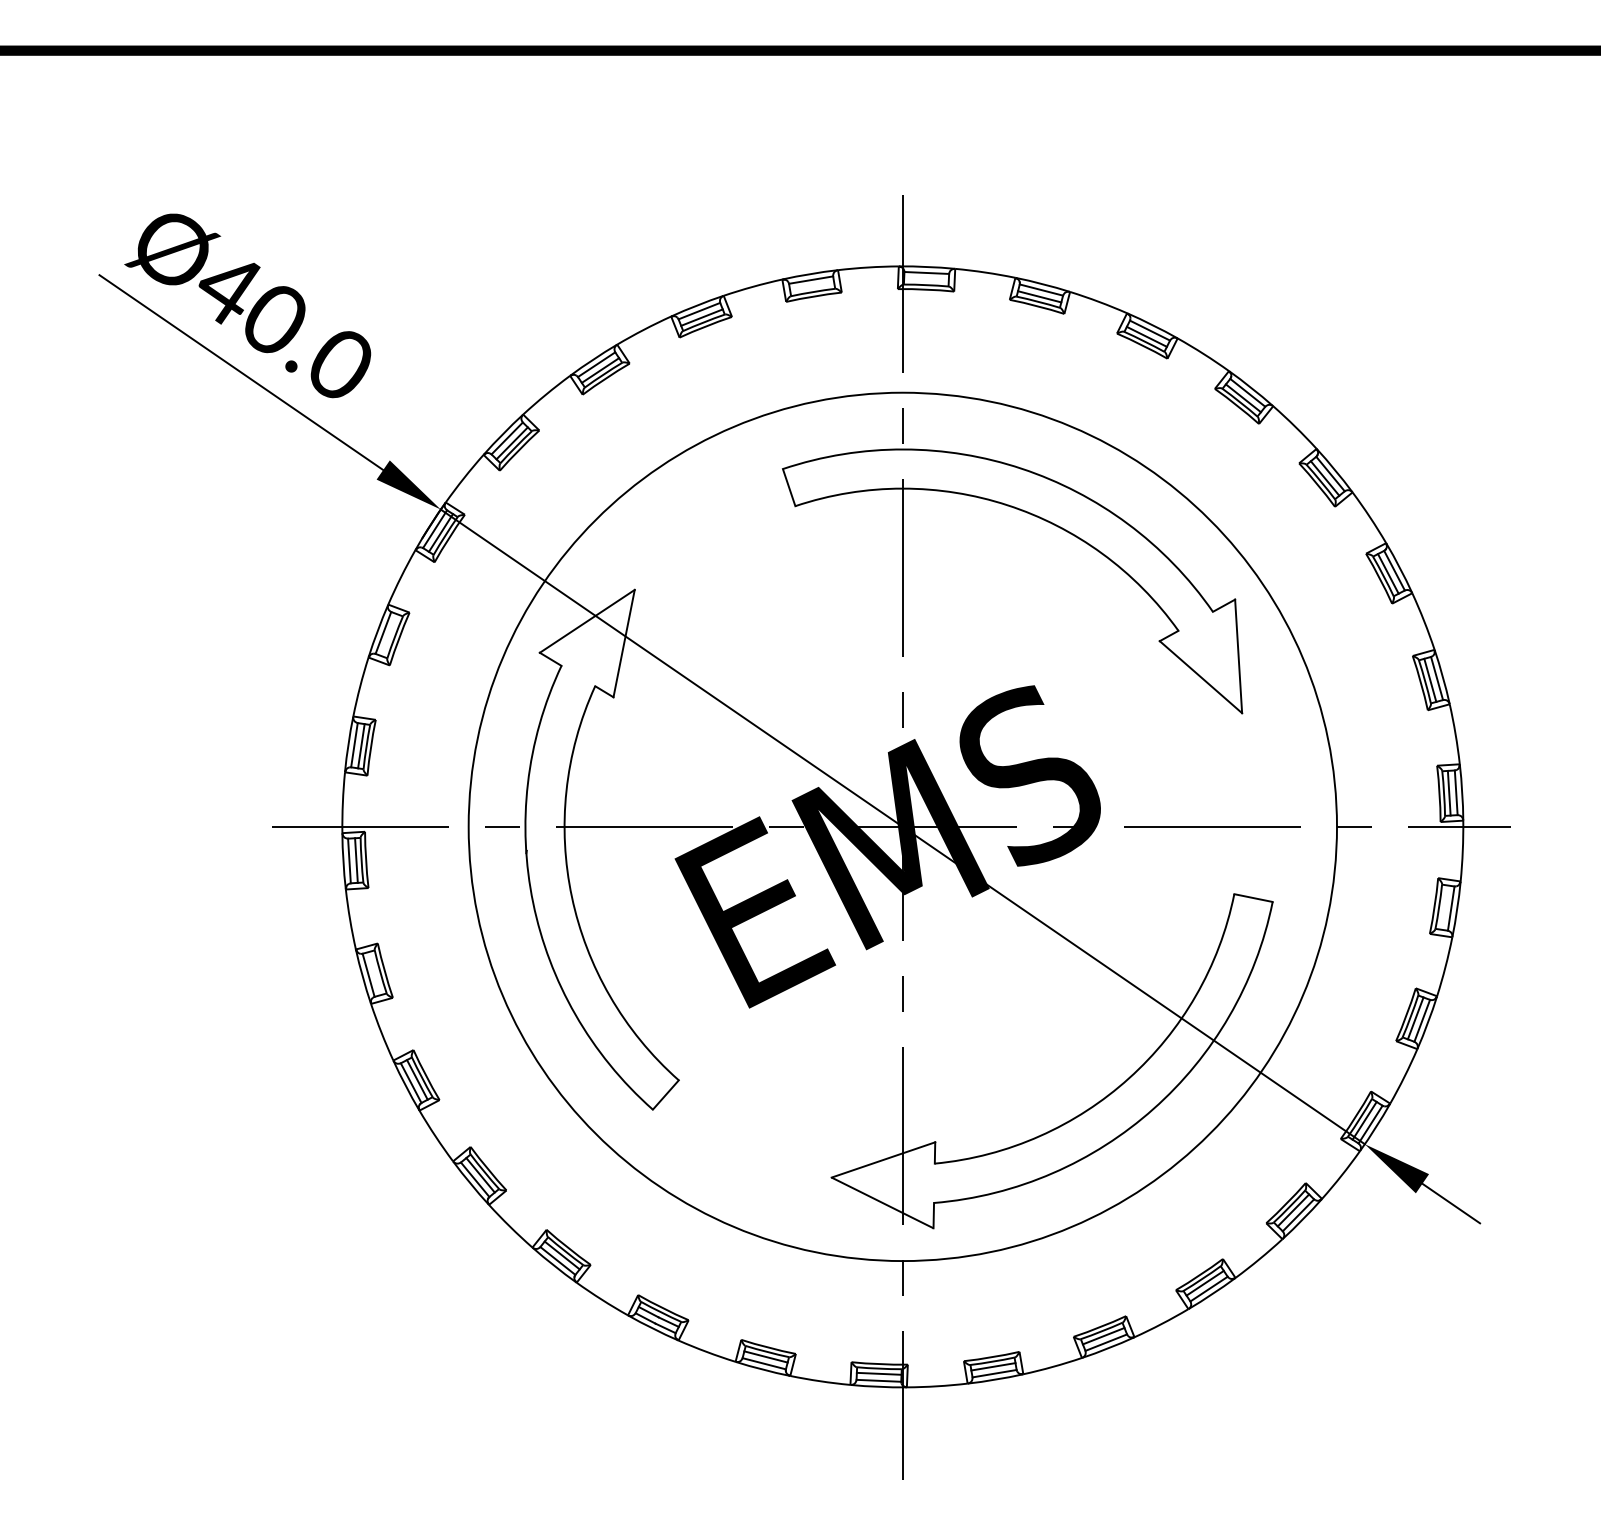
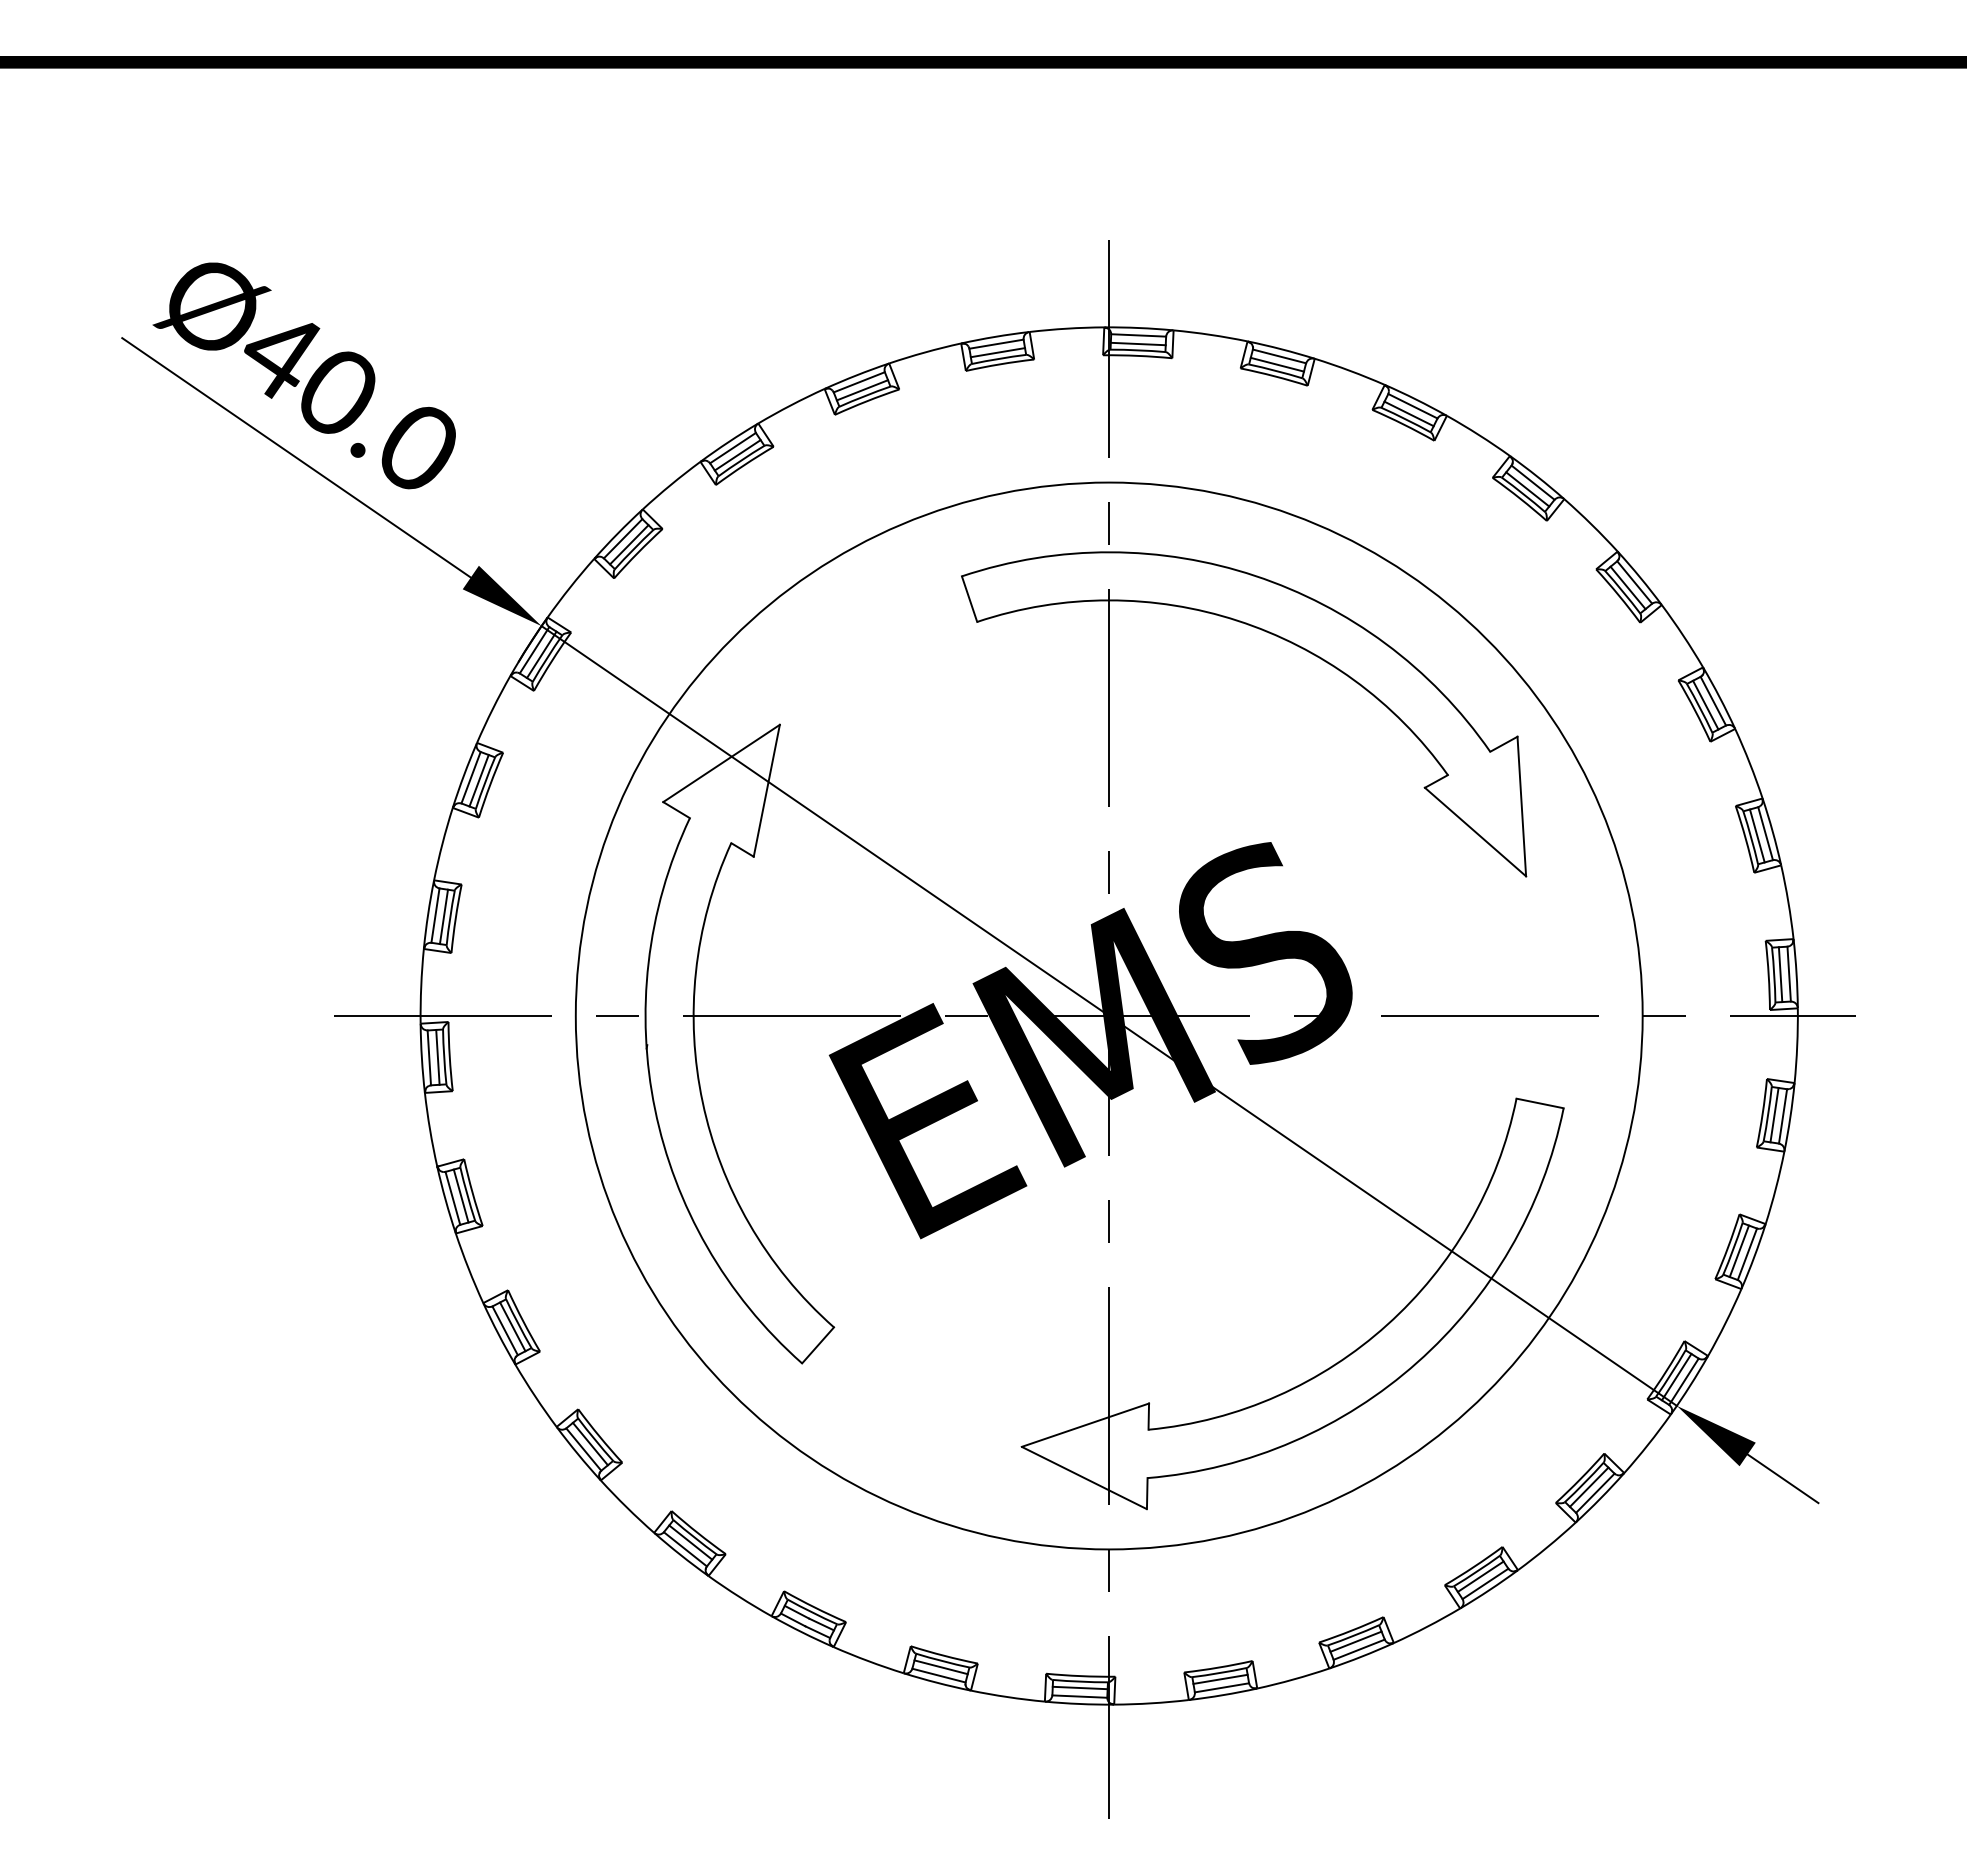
line: (925, 279) -> (1137, 343), added
line: (811, 286) -> (997, 352), added
line: (389, 635) -> (478, 780), added
line: (1444, 907) -> (1774, 1114), added
line: (374, 972) -> (460, 1195), added

